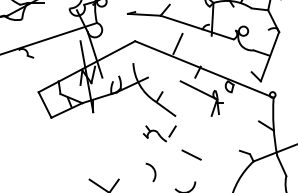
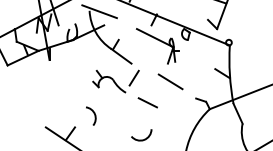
line: (143, 63) -> (99, 11), added
part: (159, 133) -> (115, 81), size x1.43
line: (214, 133) -> (170, 81), added
arc: (153, 170) -> (93, 114), moved

